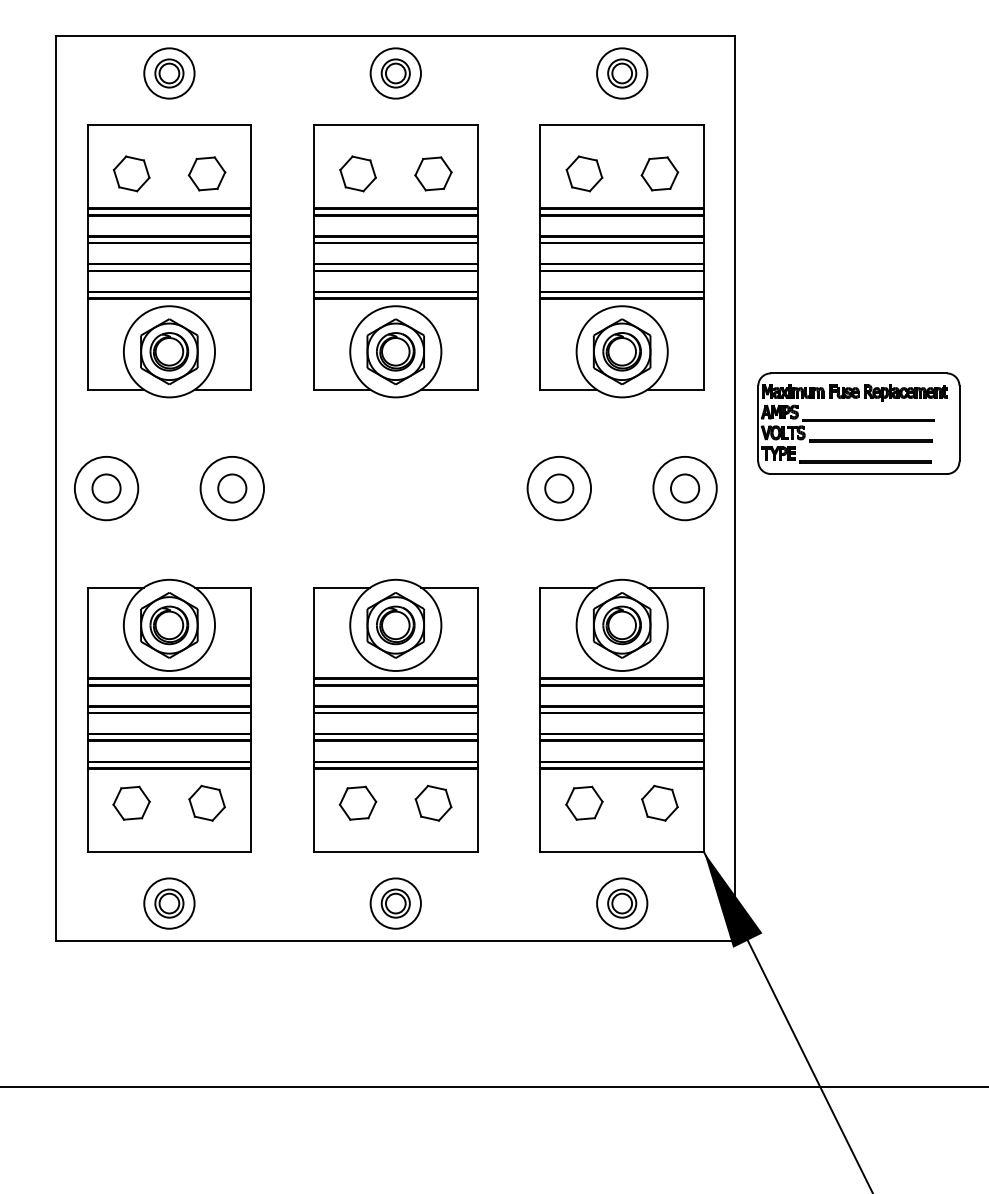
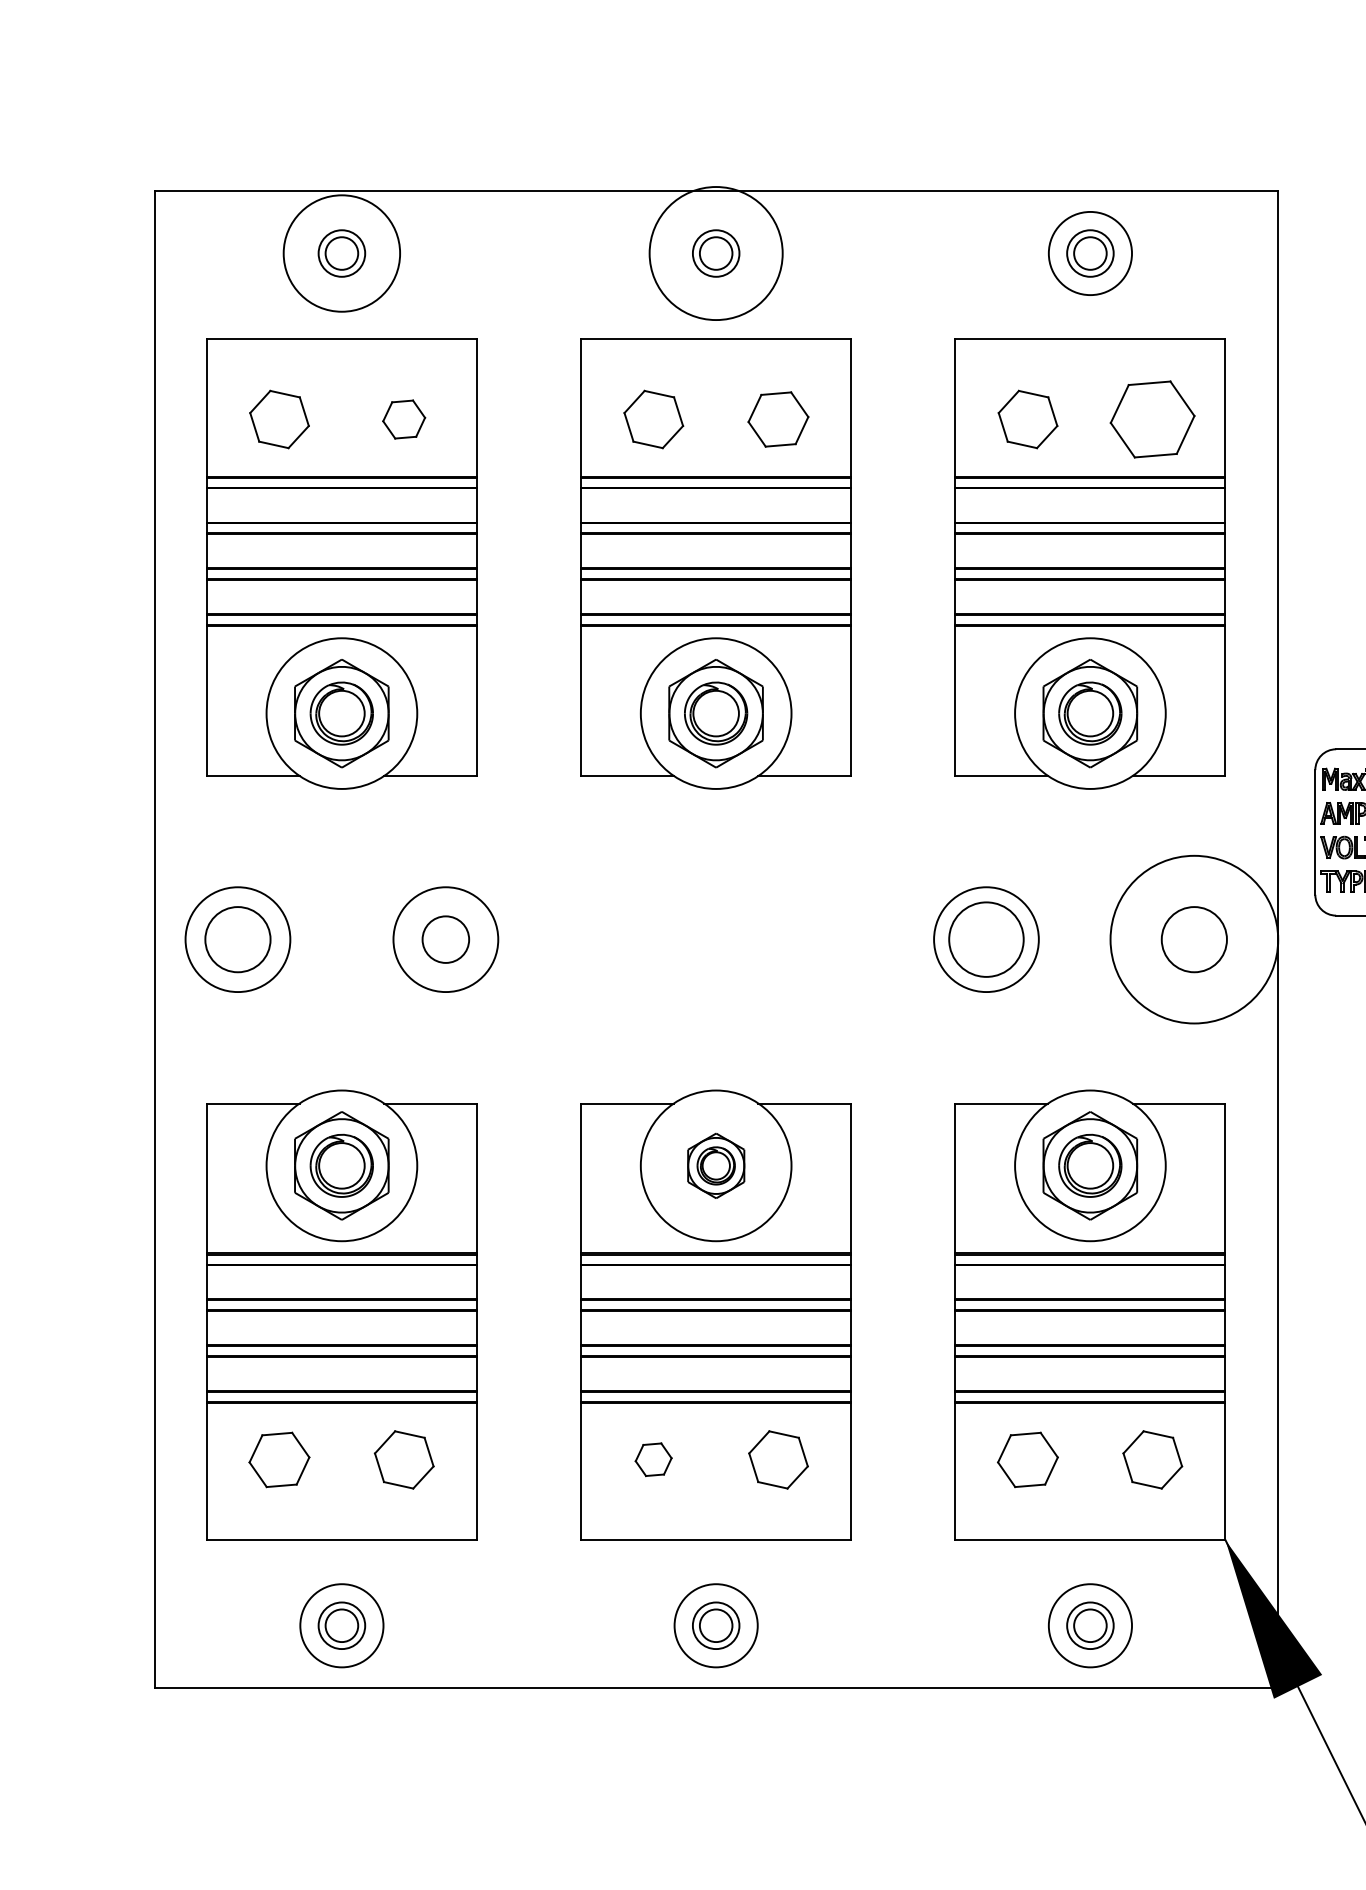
circle: (169, 73) -> (342, 253), size x1.4
circle: (395, 73) -> (715, 253), size x1.6
part: (206, 173) -> (403, 418), size x0.7
part: (659, 173) -> (1152, 418), size x1.4
circle: (106, 488) -> (237, 939), size x1.4
circle: (559, 488) -> (986, 939), size x1.6
circle: (684, 488) -> (1193, 939), size x1.6
circle: (685, 488) -> (1195, 939), size x1.4
part: (395, 625) -> (715, 1166), size x0.6
part: (357, 802) -> (652, 1458), size x0.6

